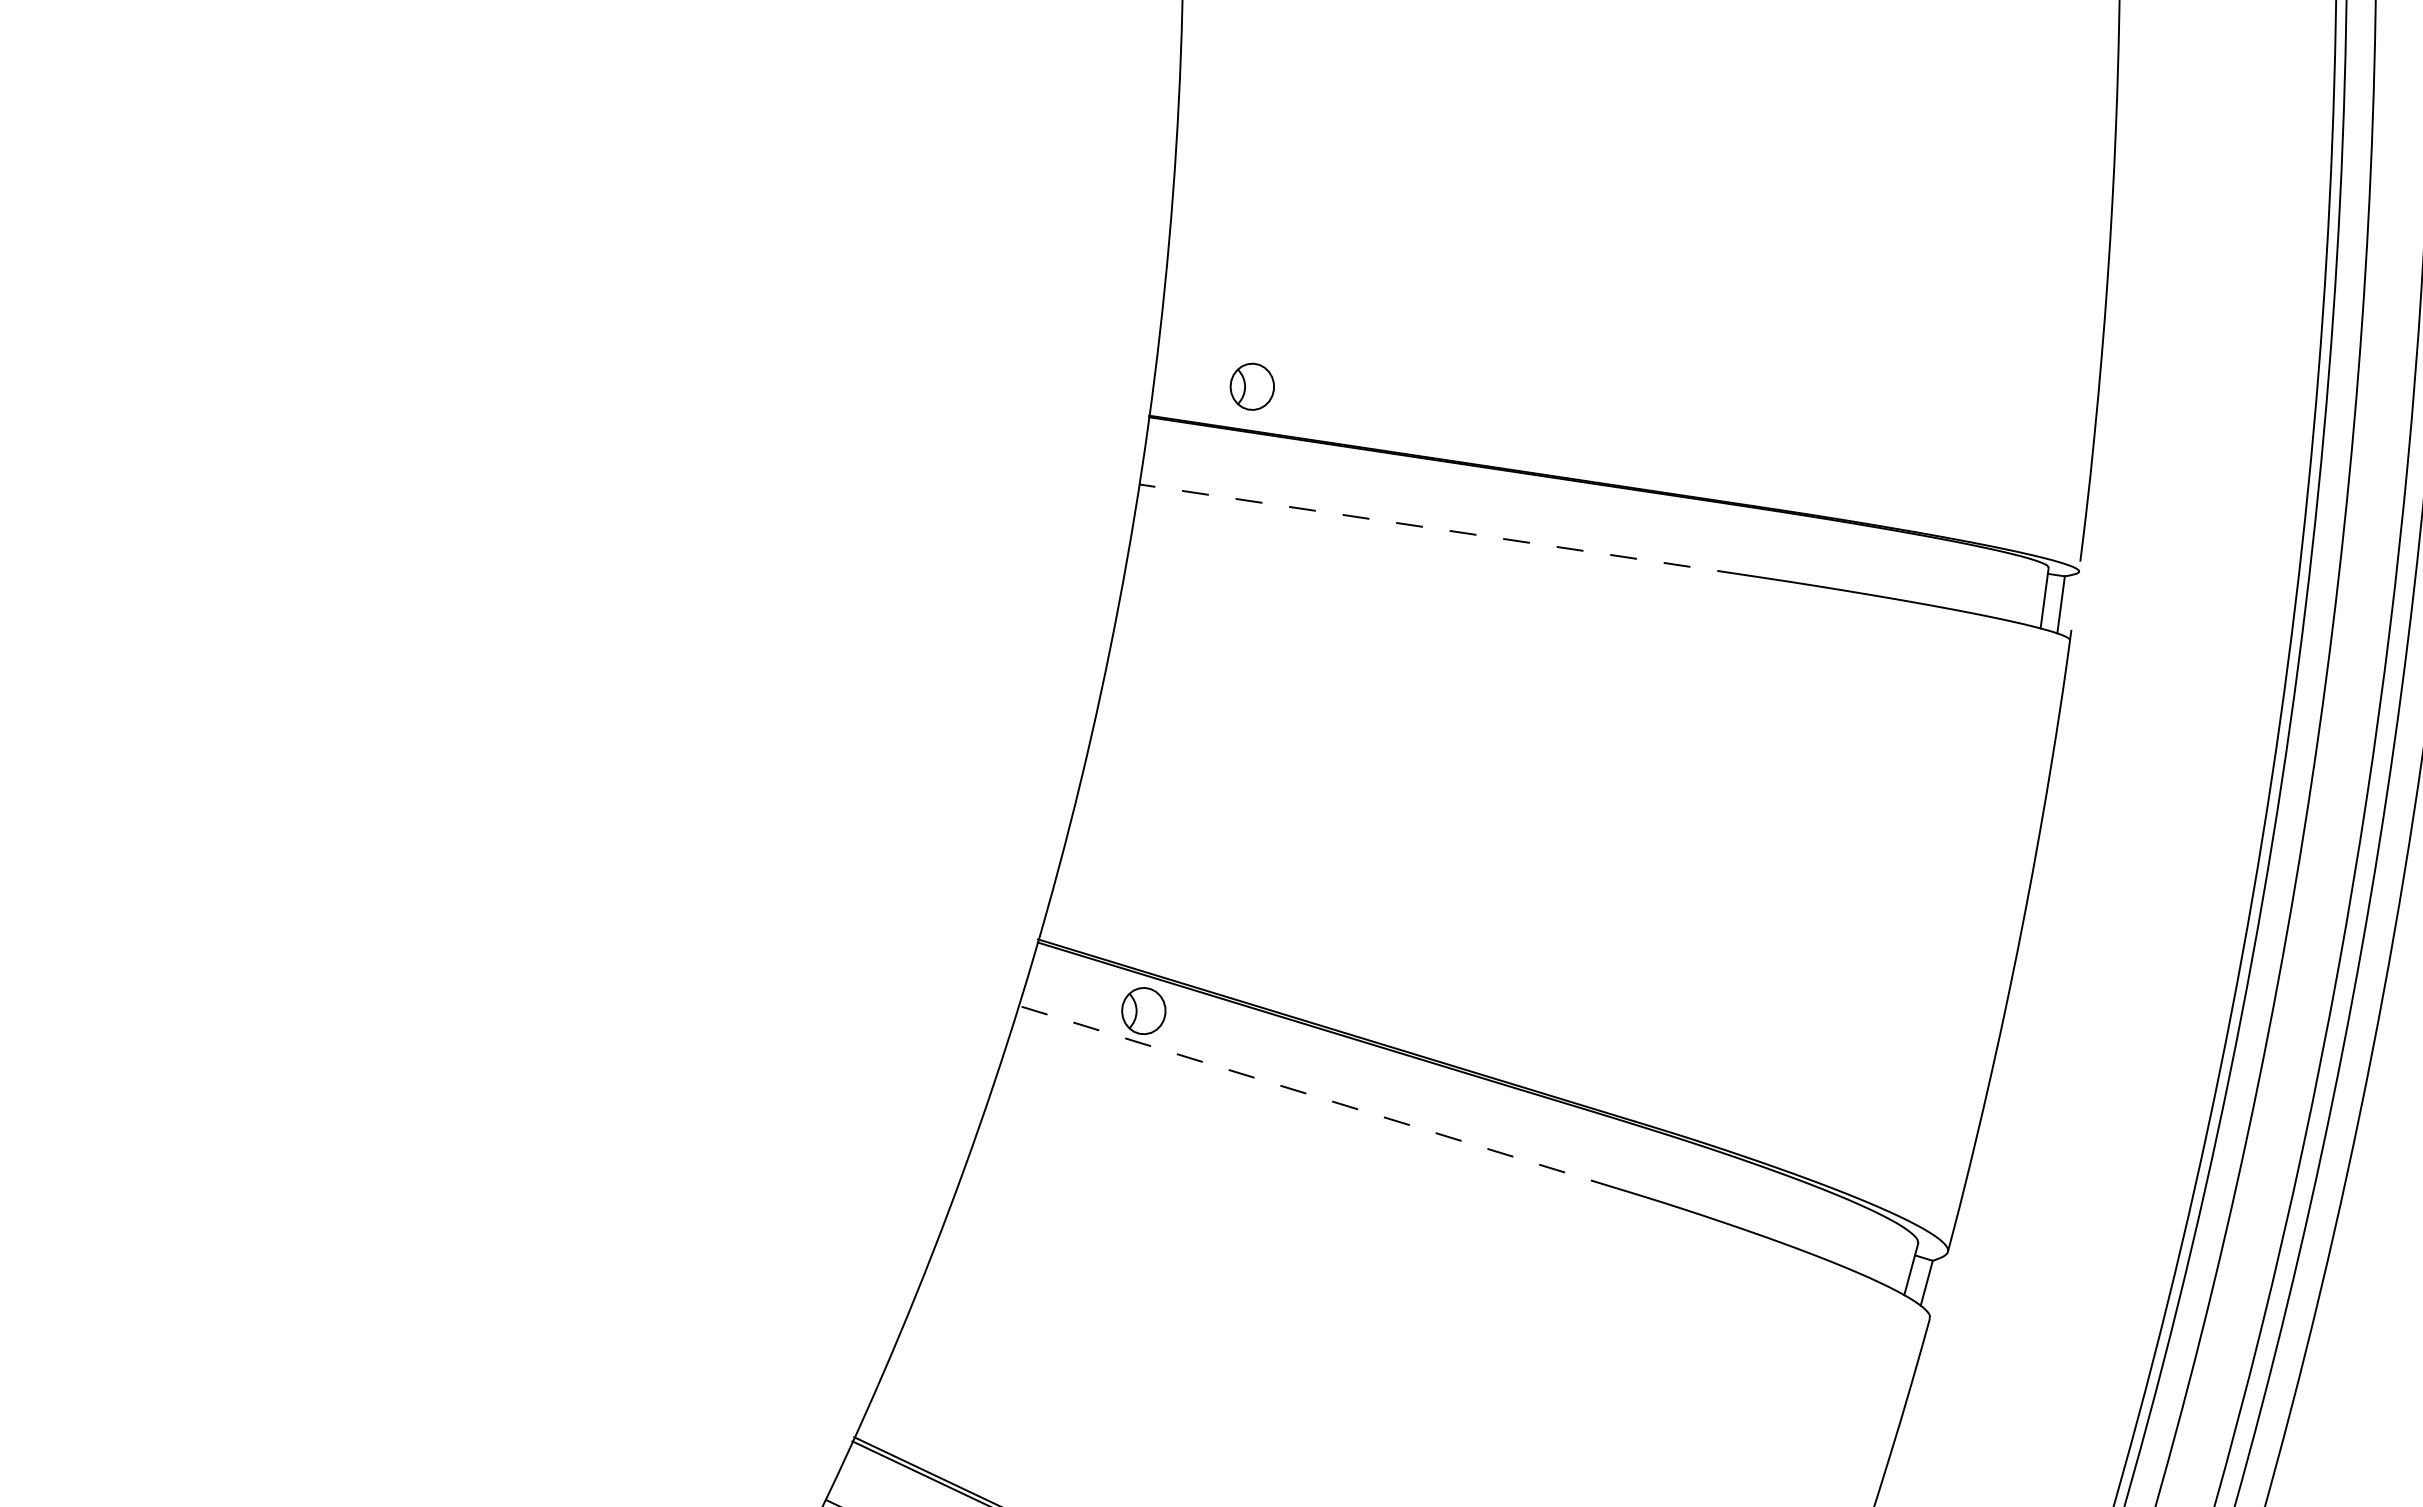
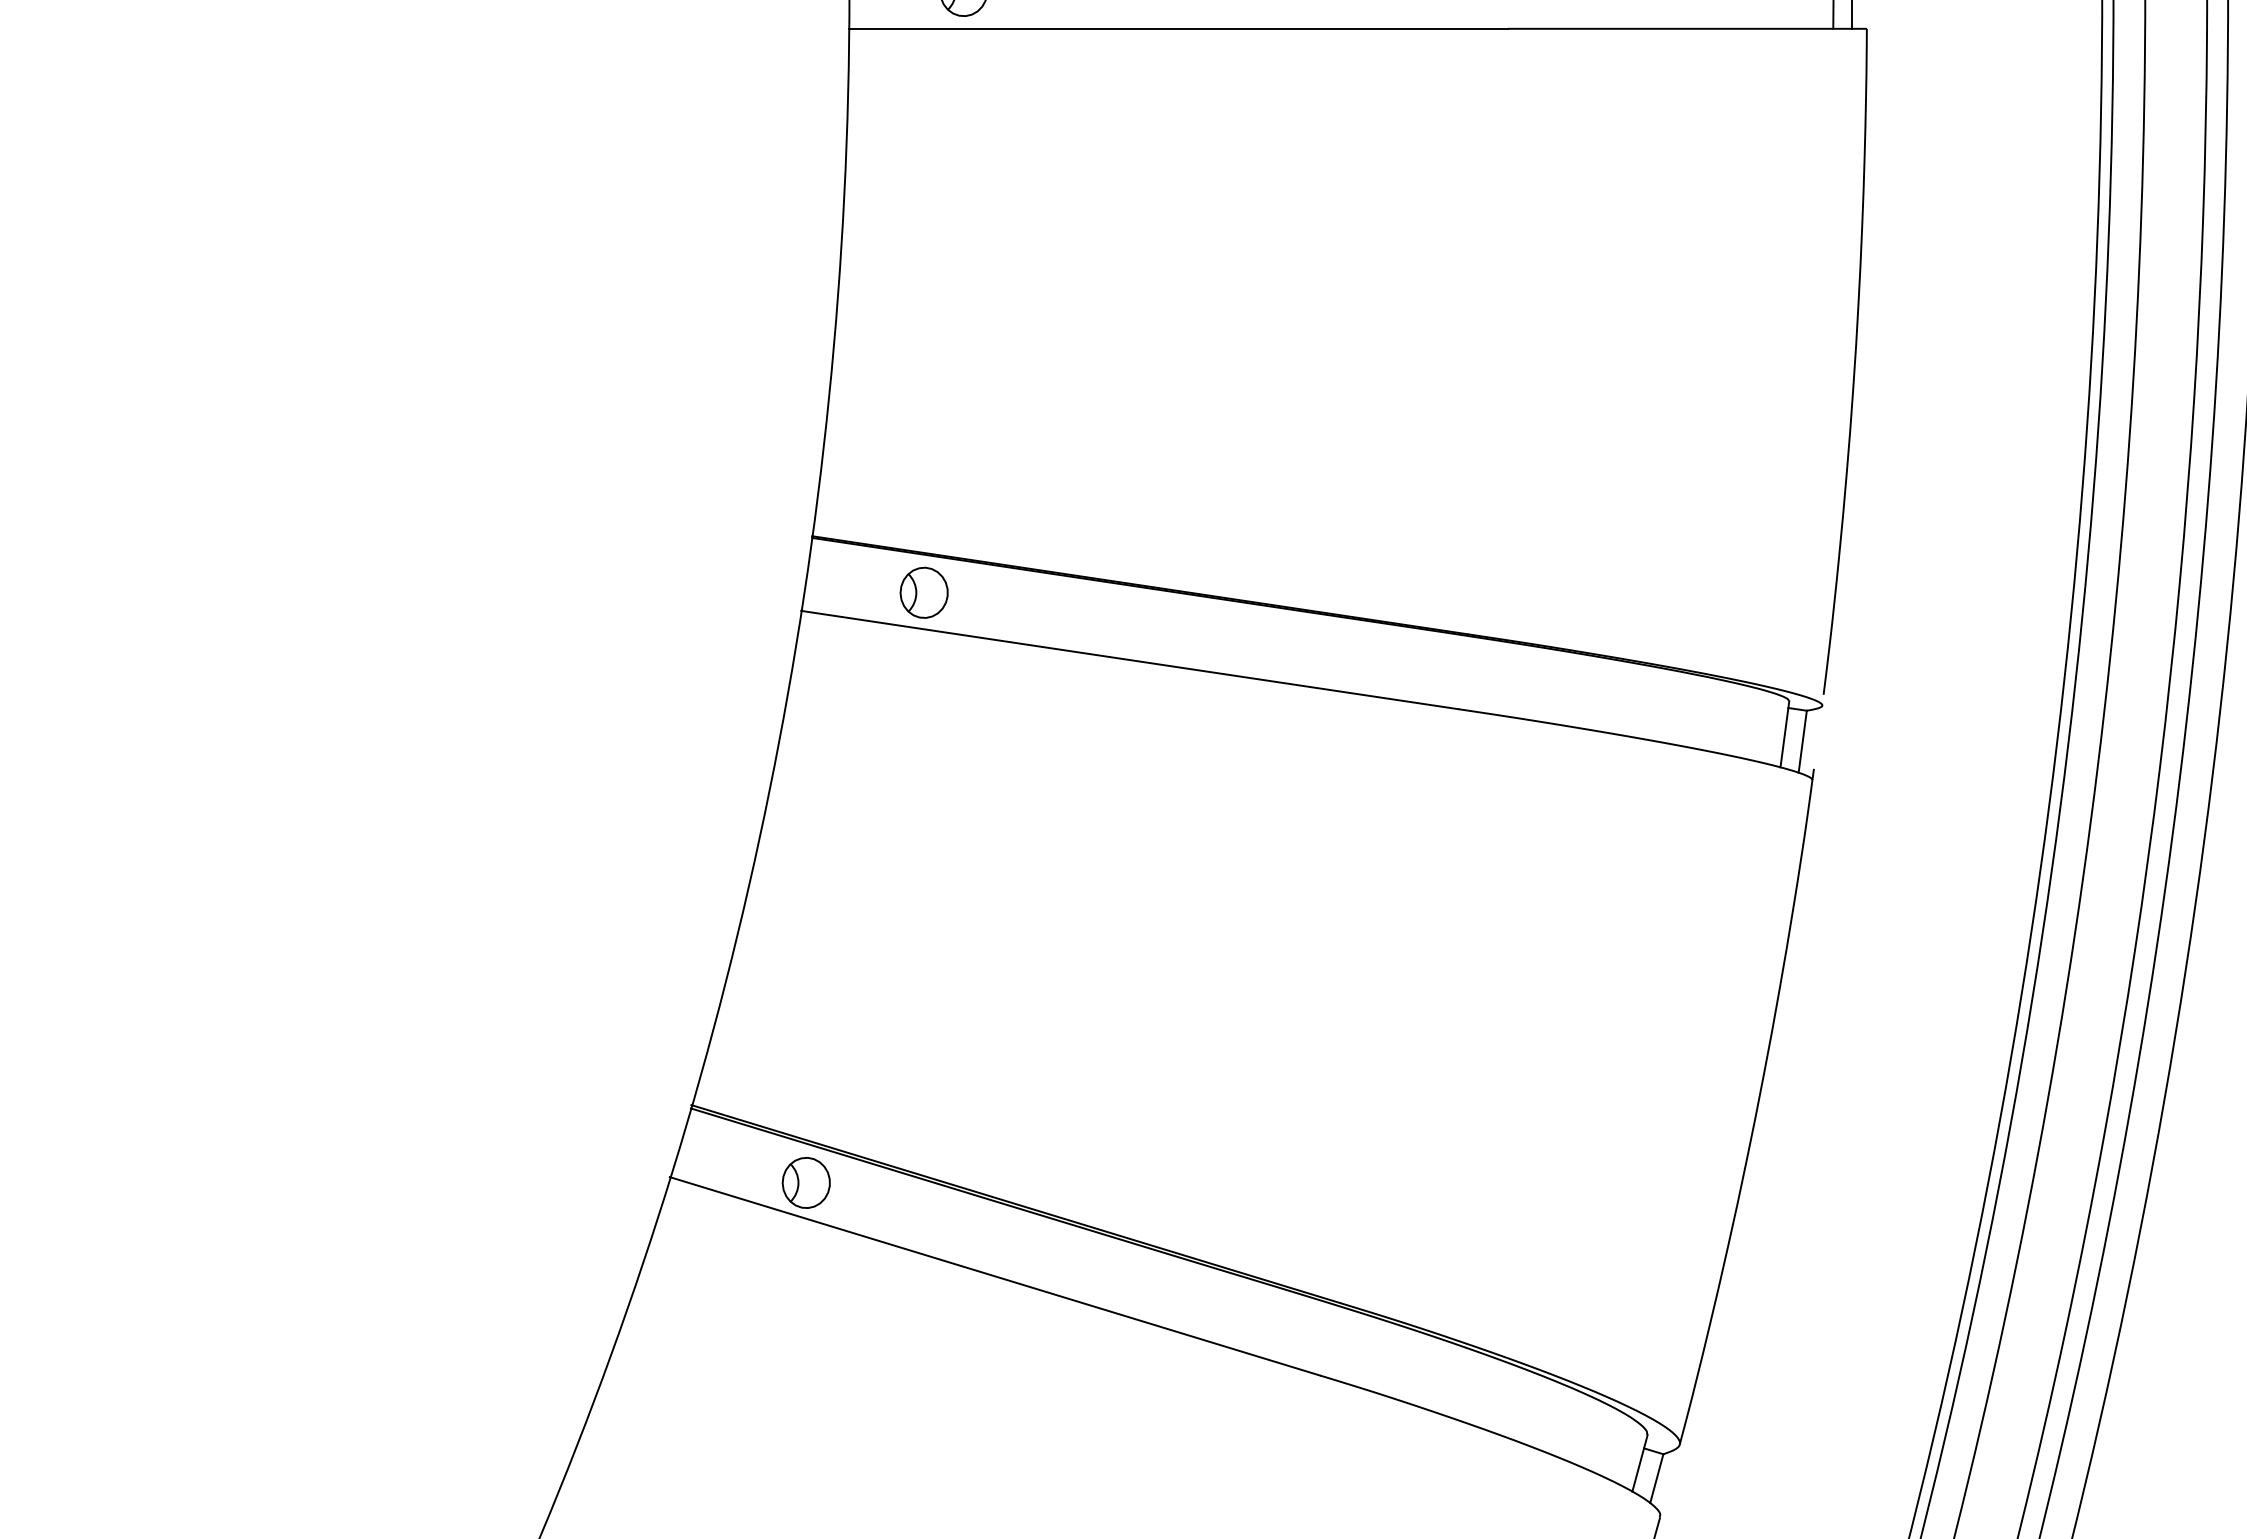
part: (1251, 386) -> (923, 592), moved
line: (1441, 529) -> (1129, 659), dashed -> solid
line: (1317, 1097) -> (994, 1276), dashed -> solid

